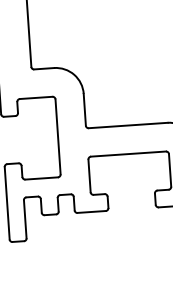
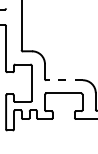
line: (128, 126) -> (64, 80), solid -> dashed

